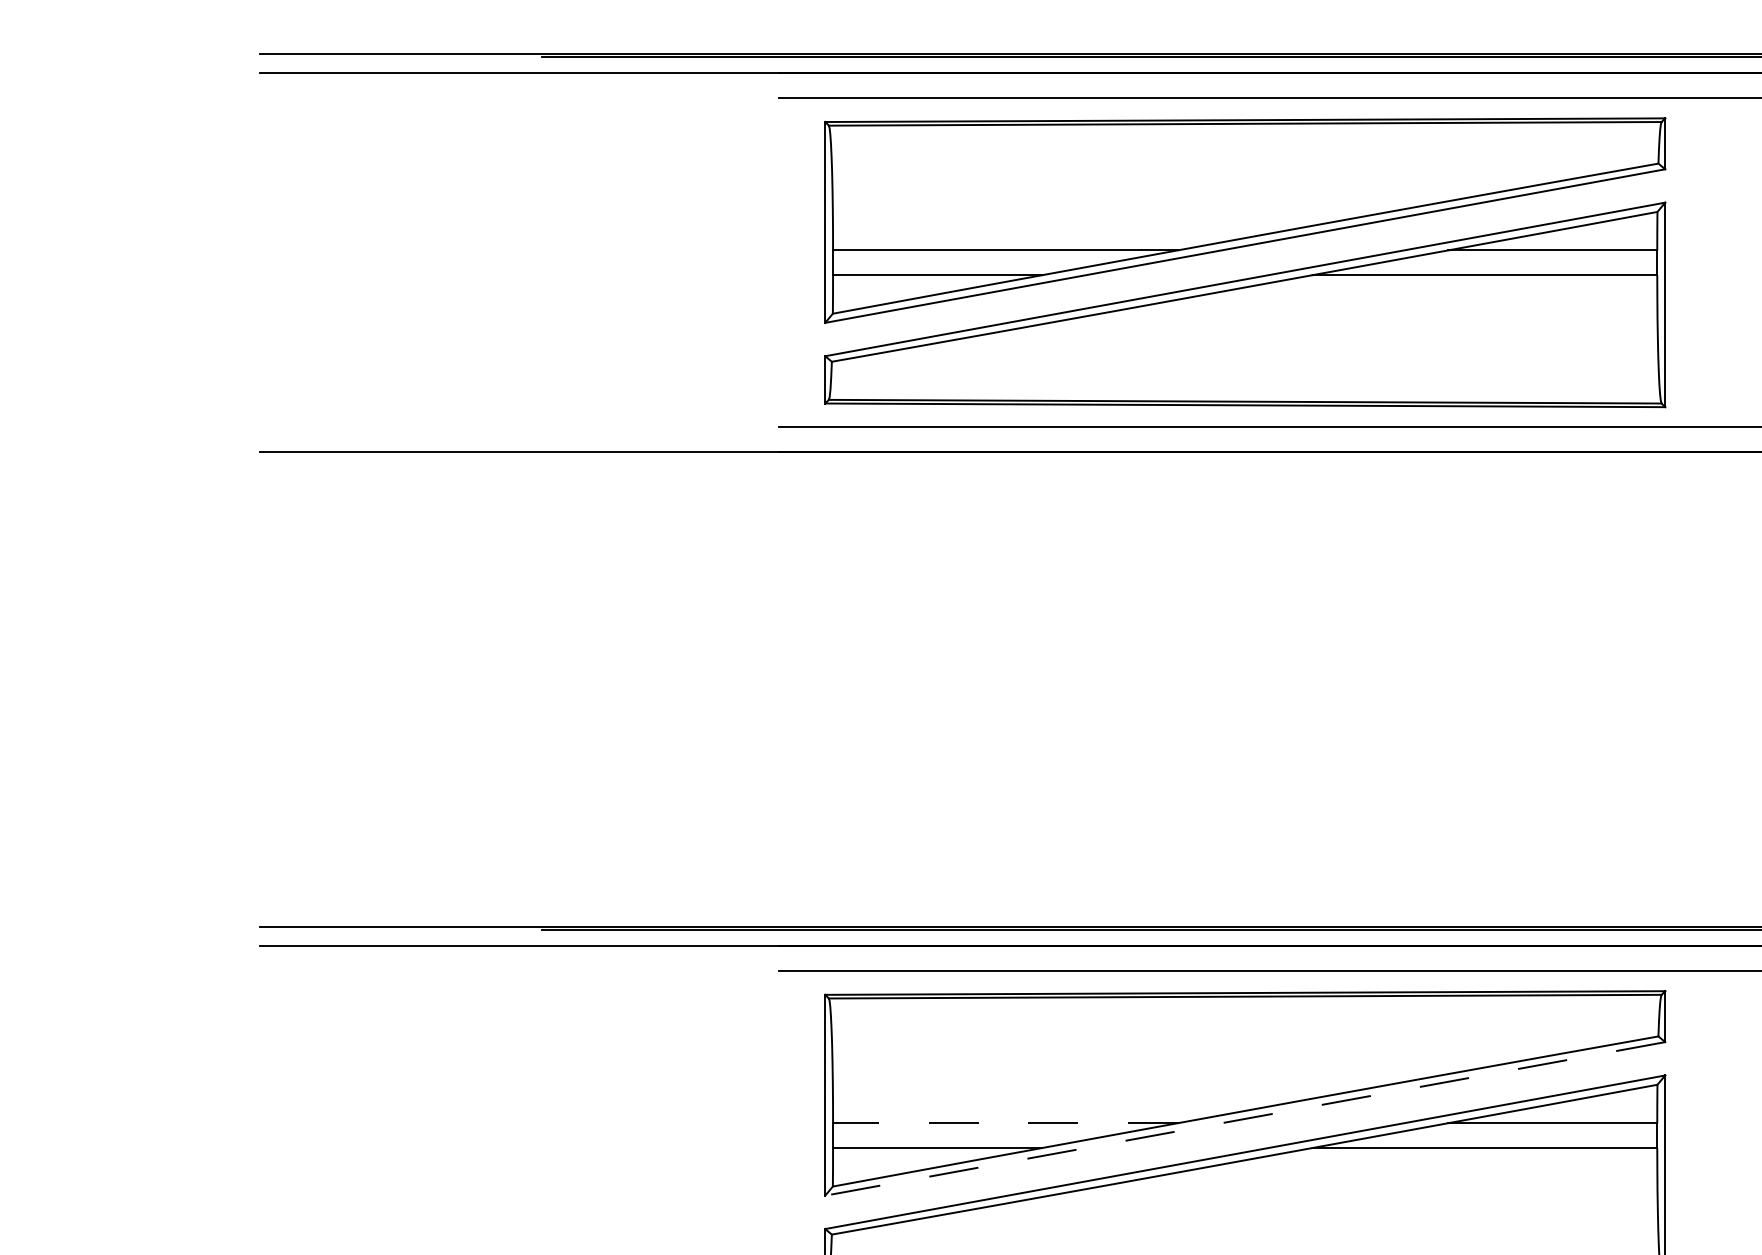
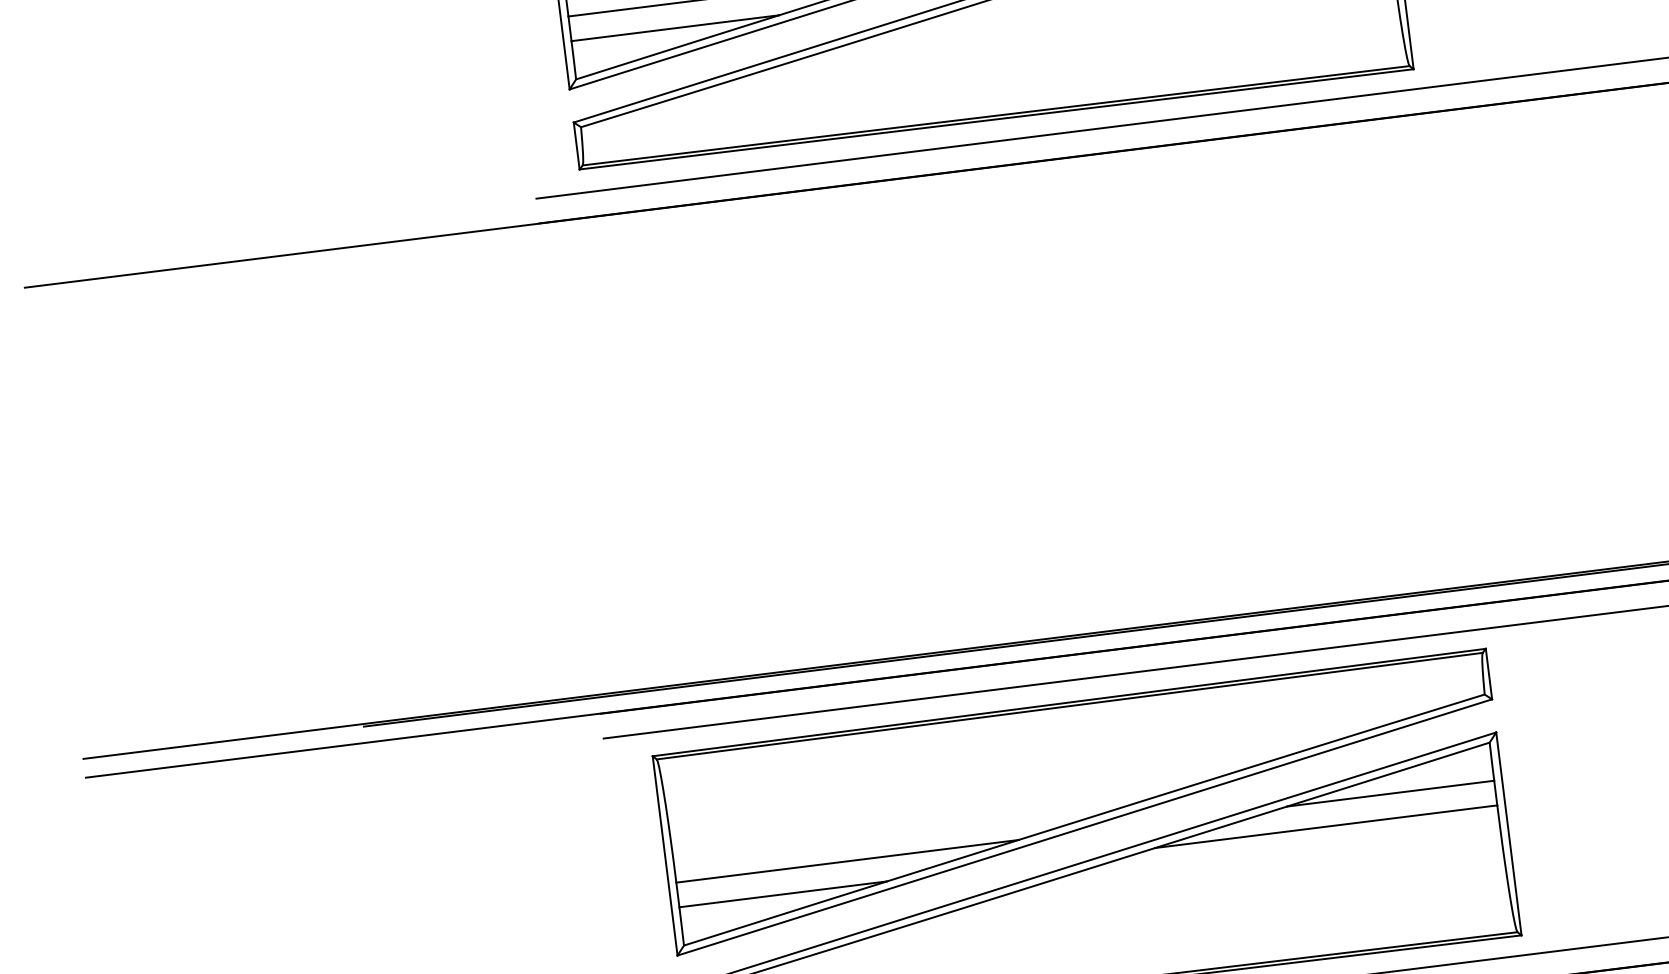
line: (1245, 1118) -> (1085, 827), dashed -> solid
line: (1005, 1123) -> (847, 861), dashed -> solid

